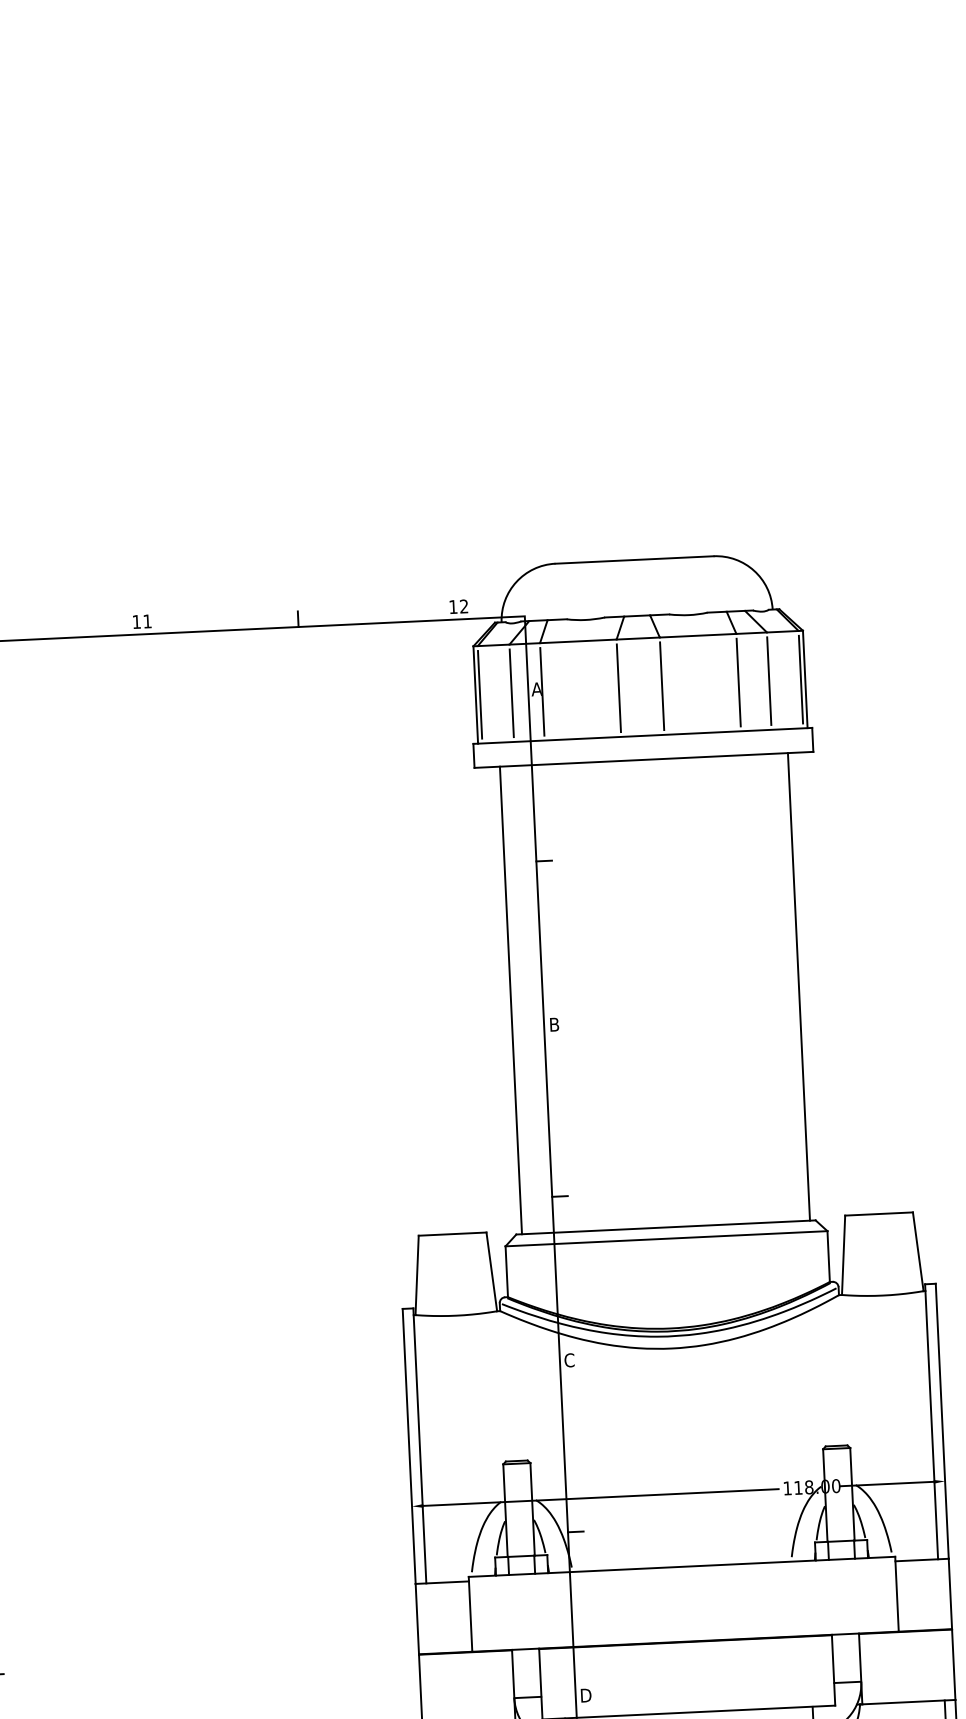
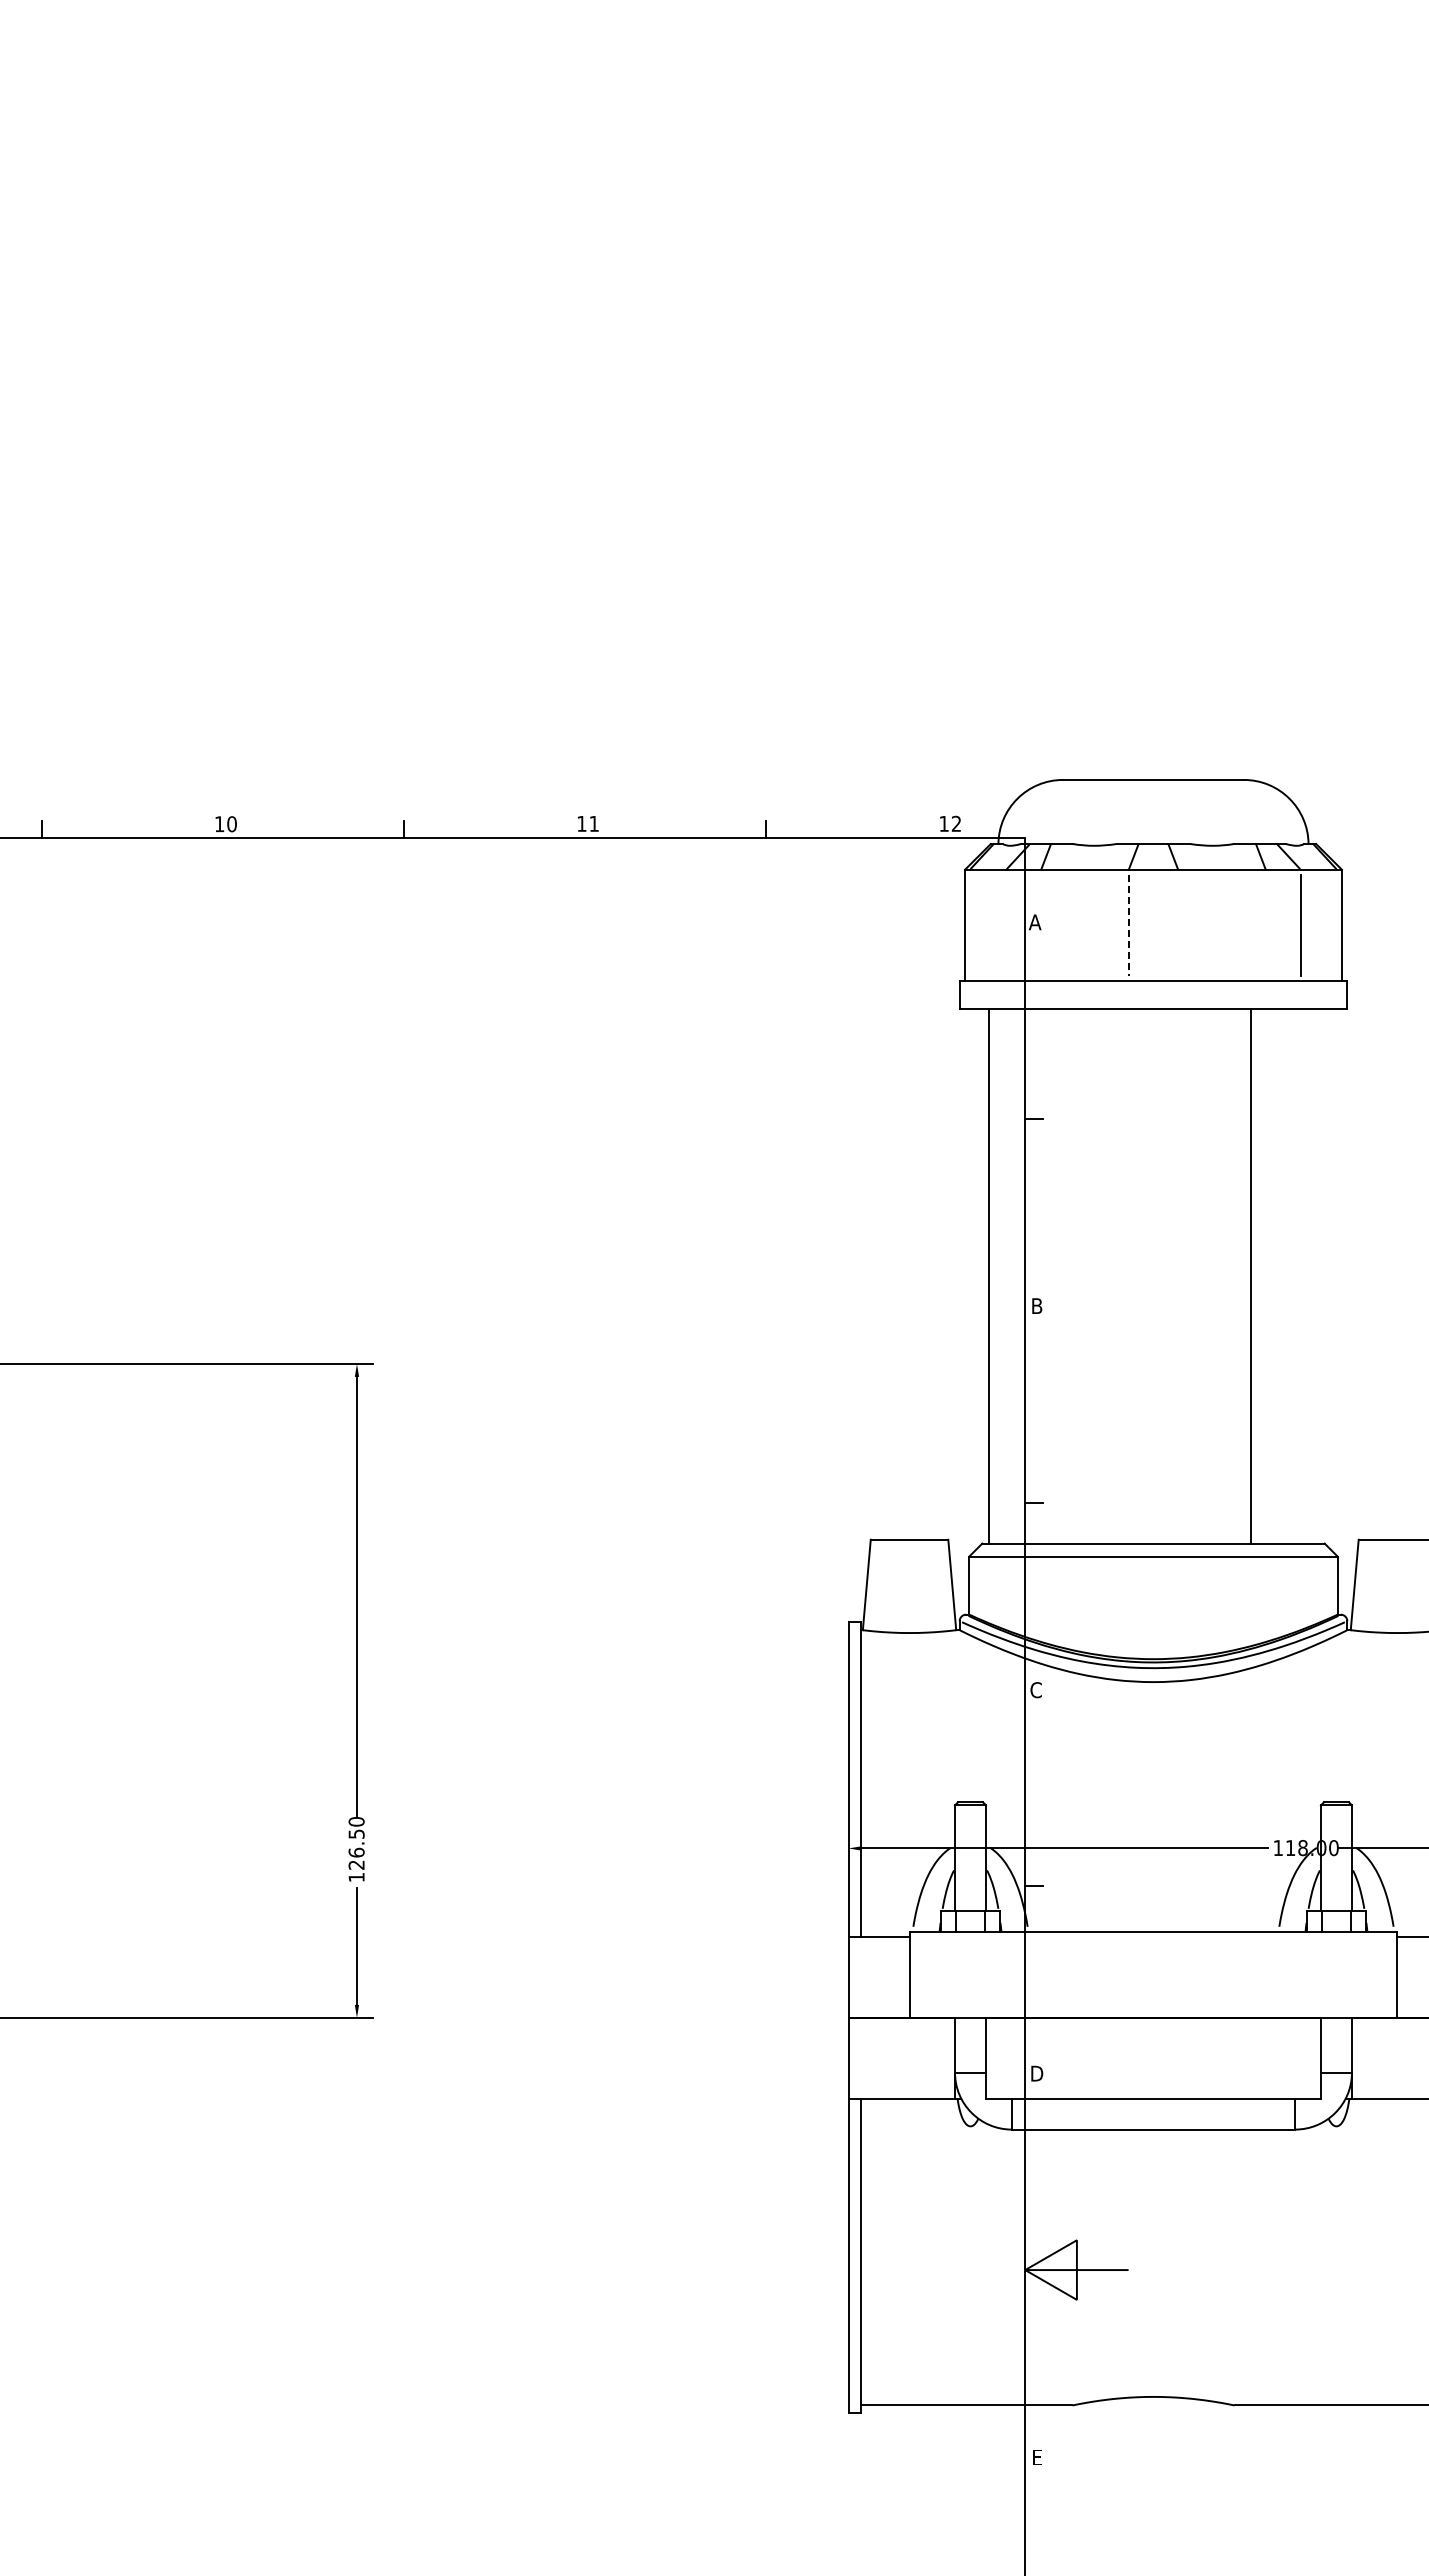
line: (801, 679) -> (1337, 925), removed
line: (738, 682) -> (1265, 925), removed
line: (662, 686) -> (1178, 925), removed
line: (618, 689) -> (1128, 926), solid -> dashed
line: (542, 691) -> (1041, 925), removed
line: (512, 693) -> (1006, 925), removed
line: (479, 694) -> (969, 925), removed
line: (799, 986) -> (1251, 1275), moved

